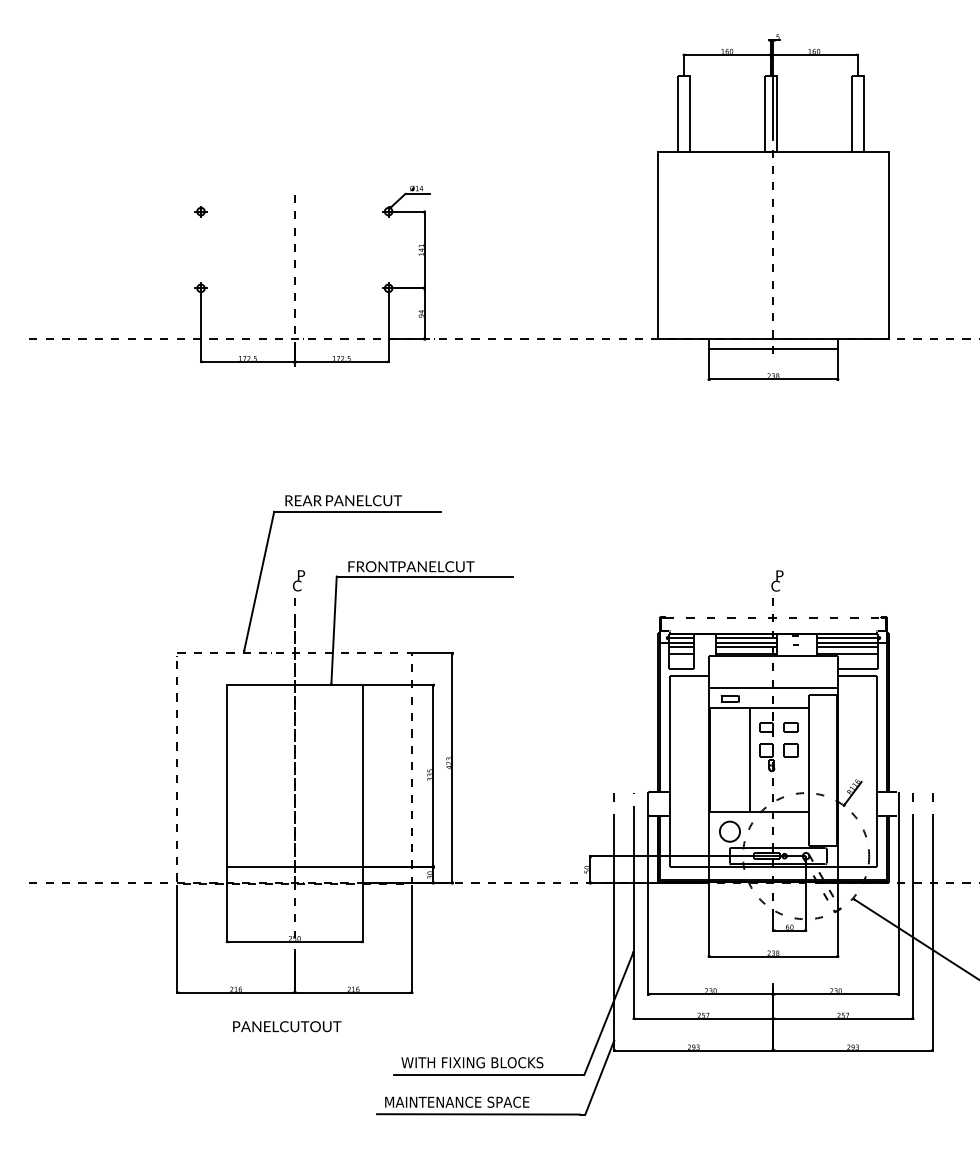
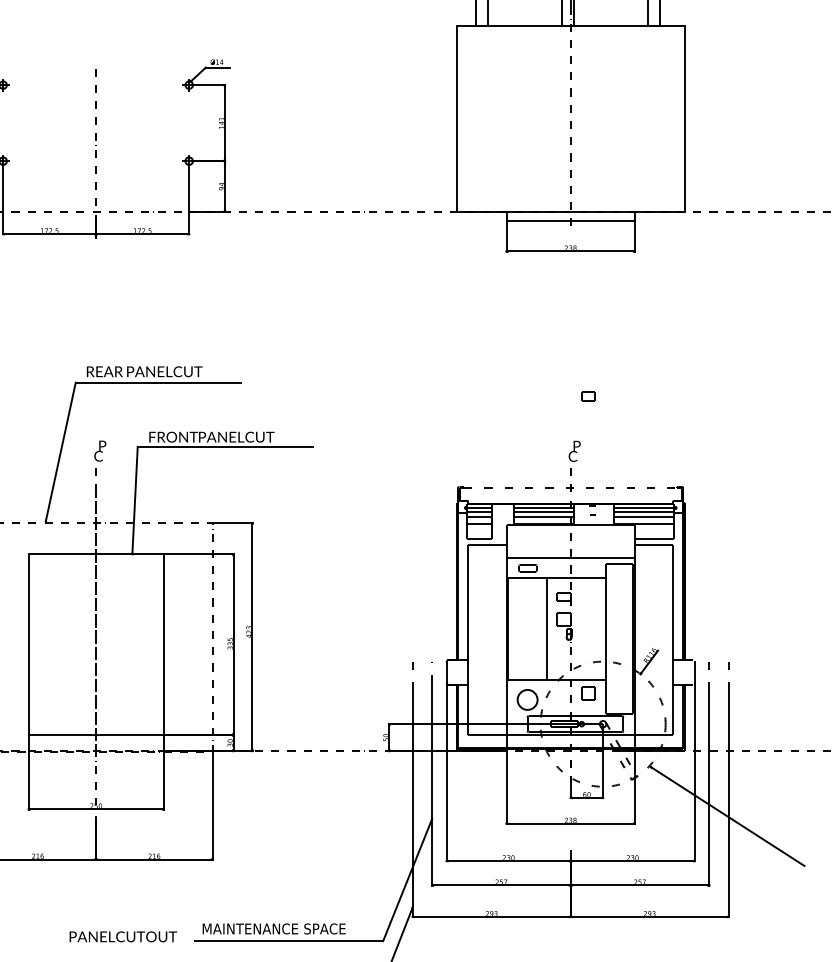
part: (790, 727) -> (587, 396), moved
part: (790, 750) -> (587, 693), moved
text: (287, 1026) -> (123, 936), moved
text: (473, 1062) -> (273, 928), WITH FIXING BLOCKS -> MAINTENANCE SPACE

